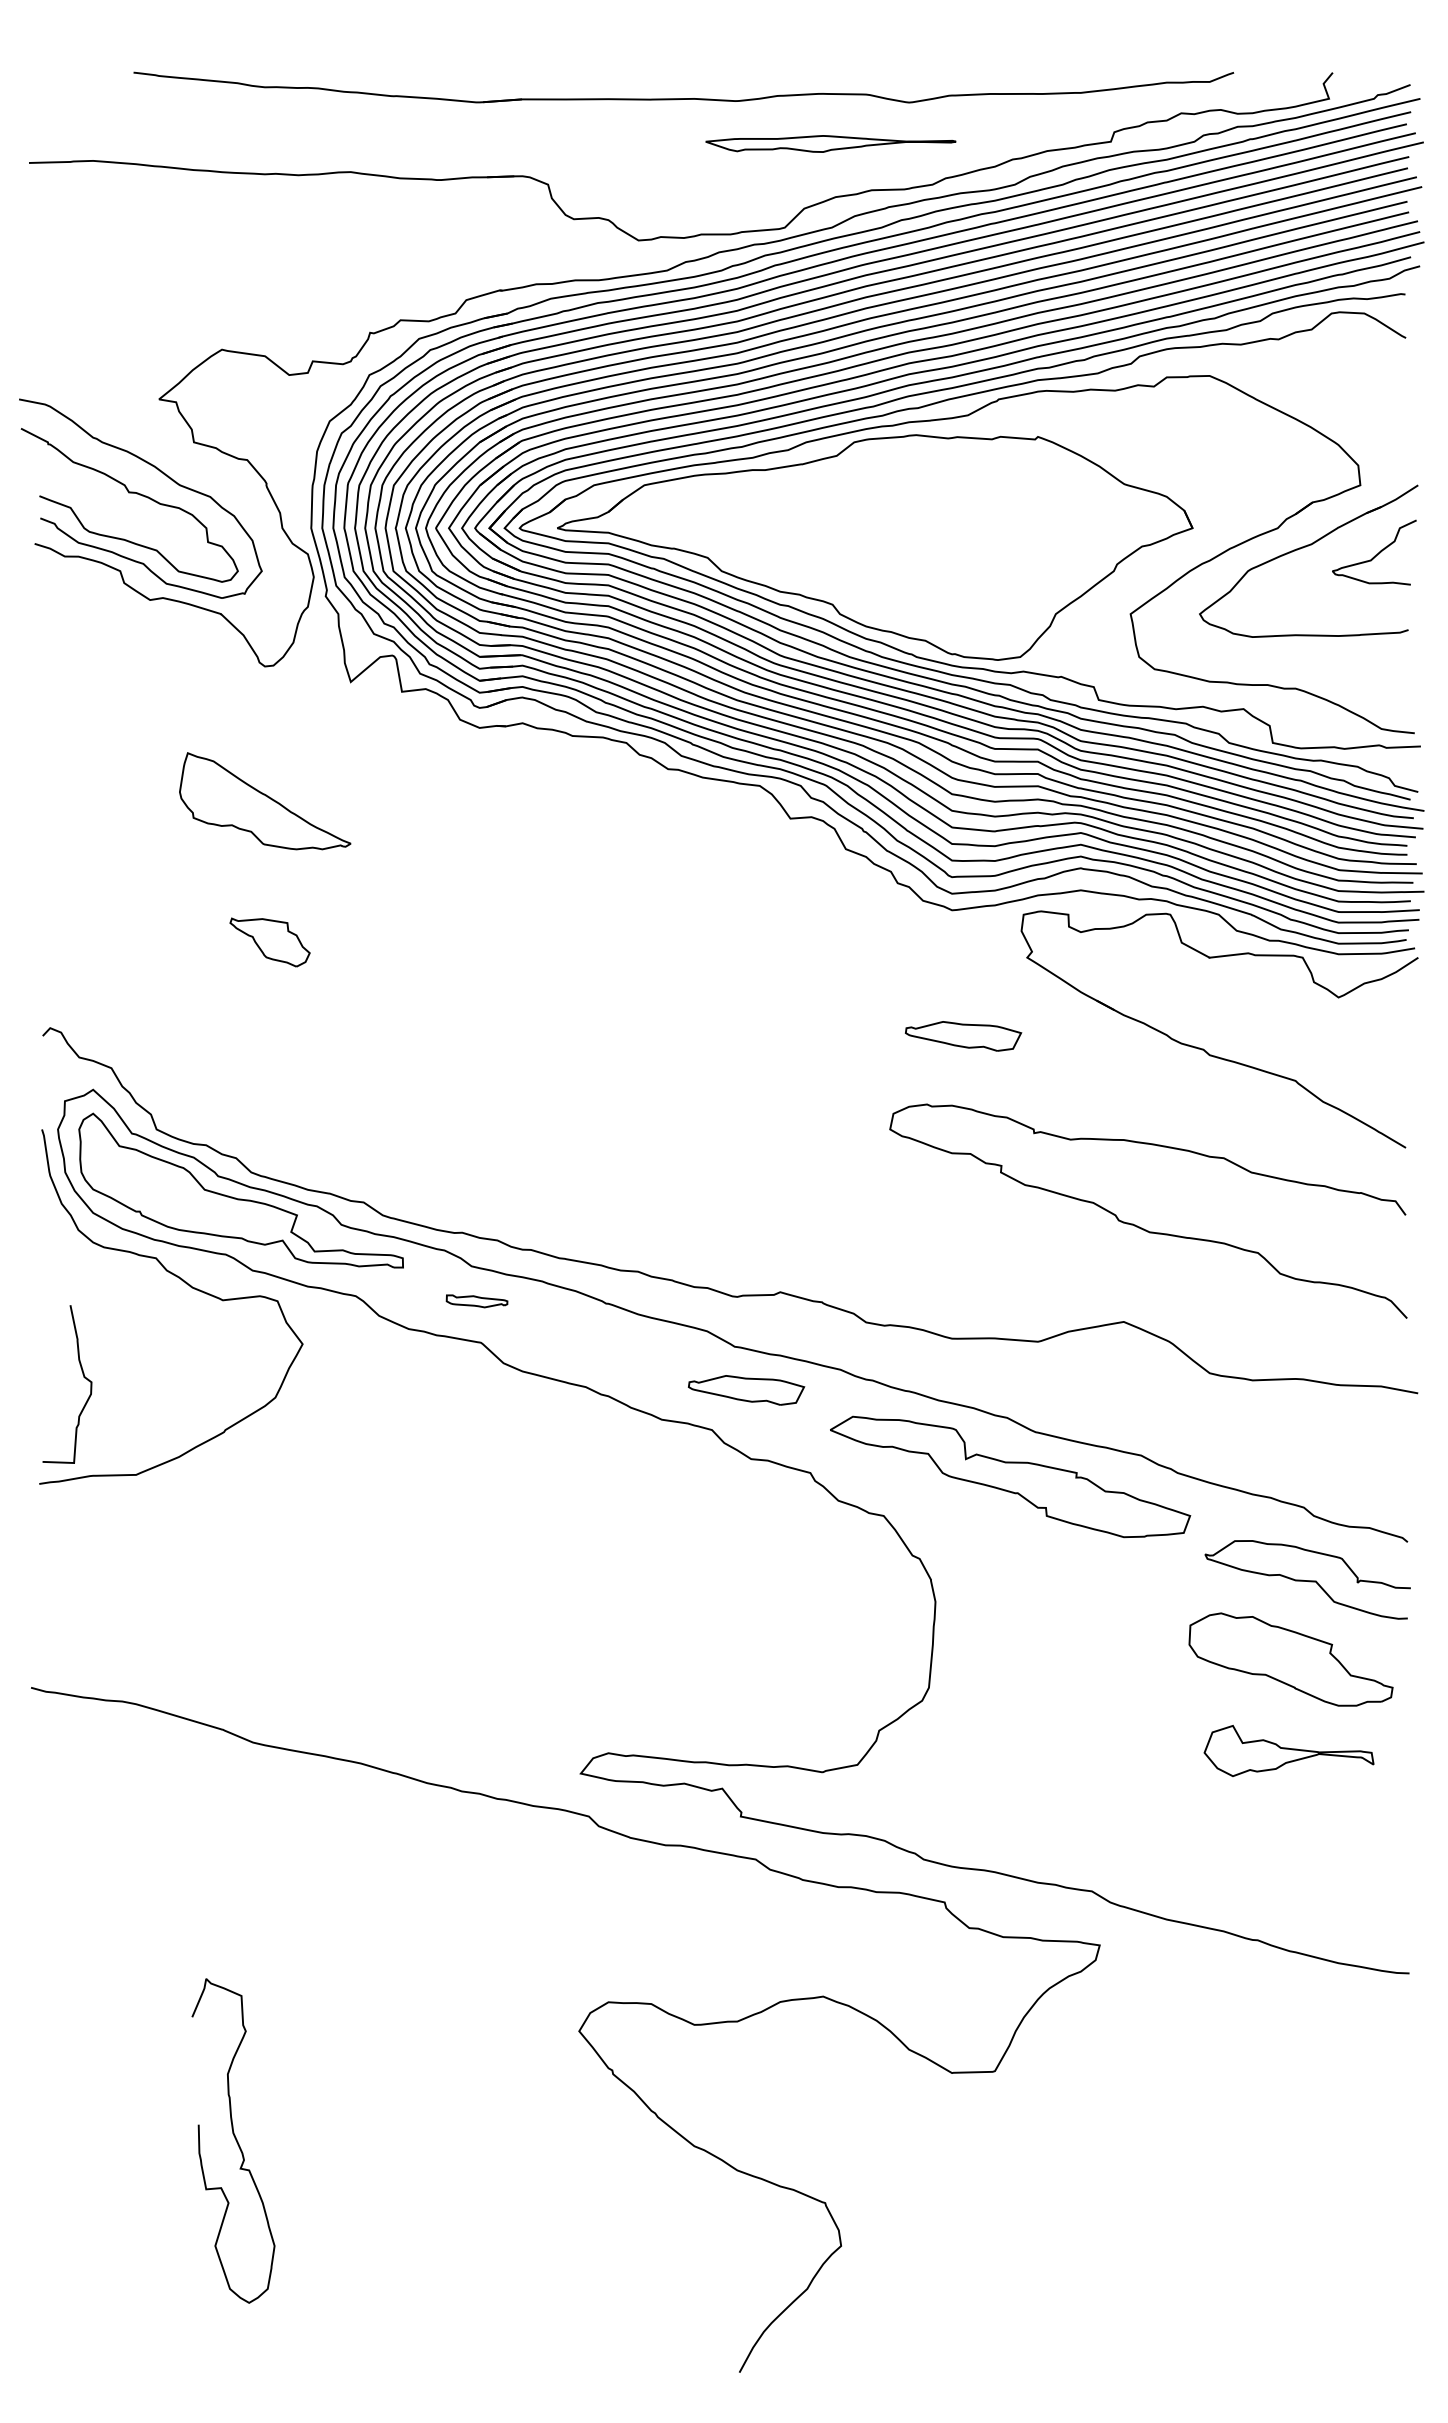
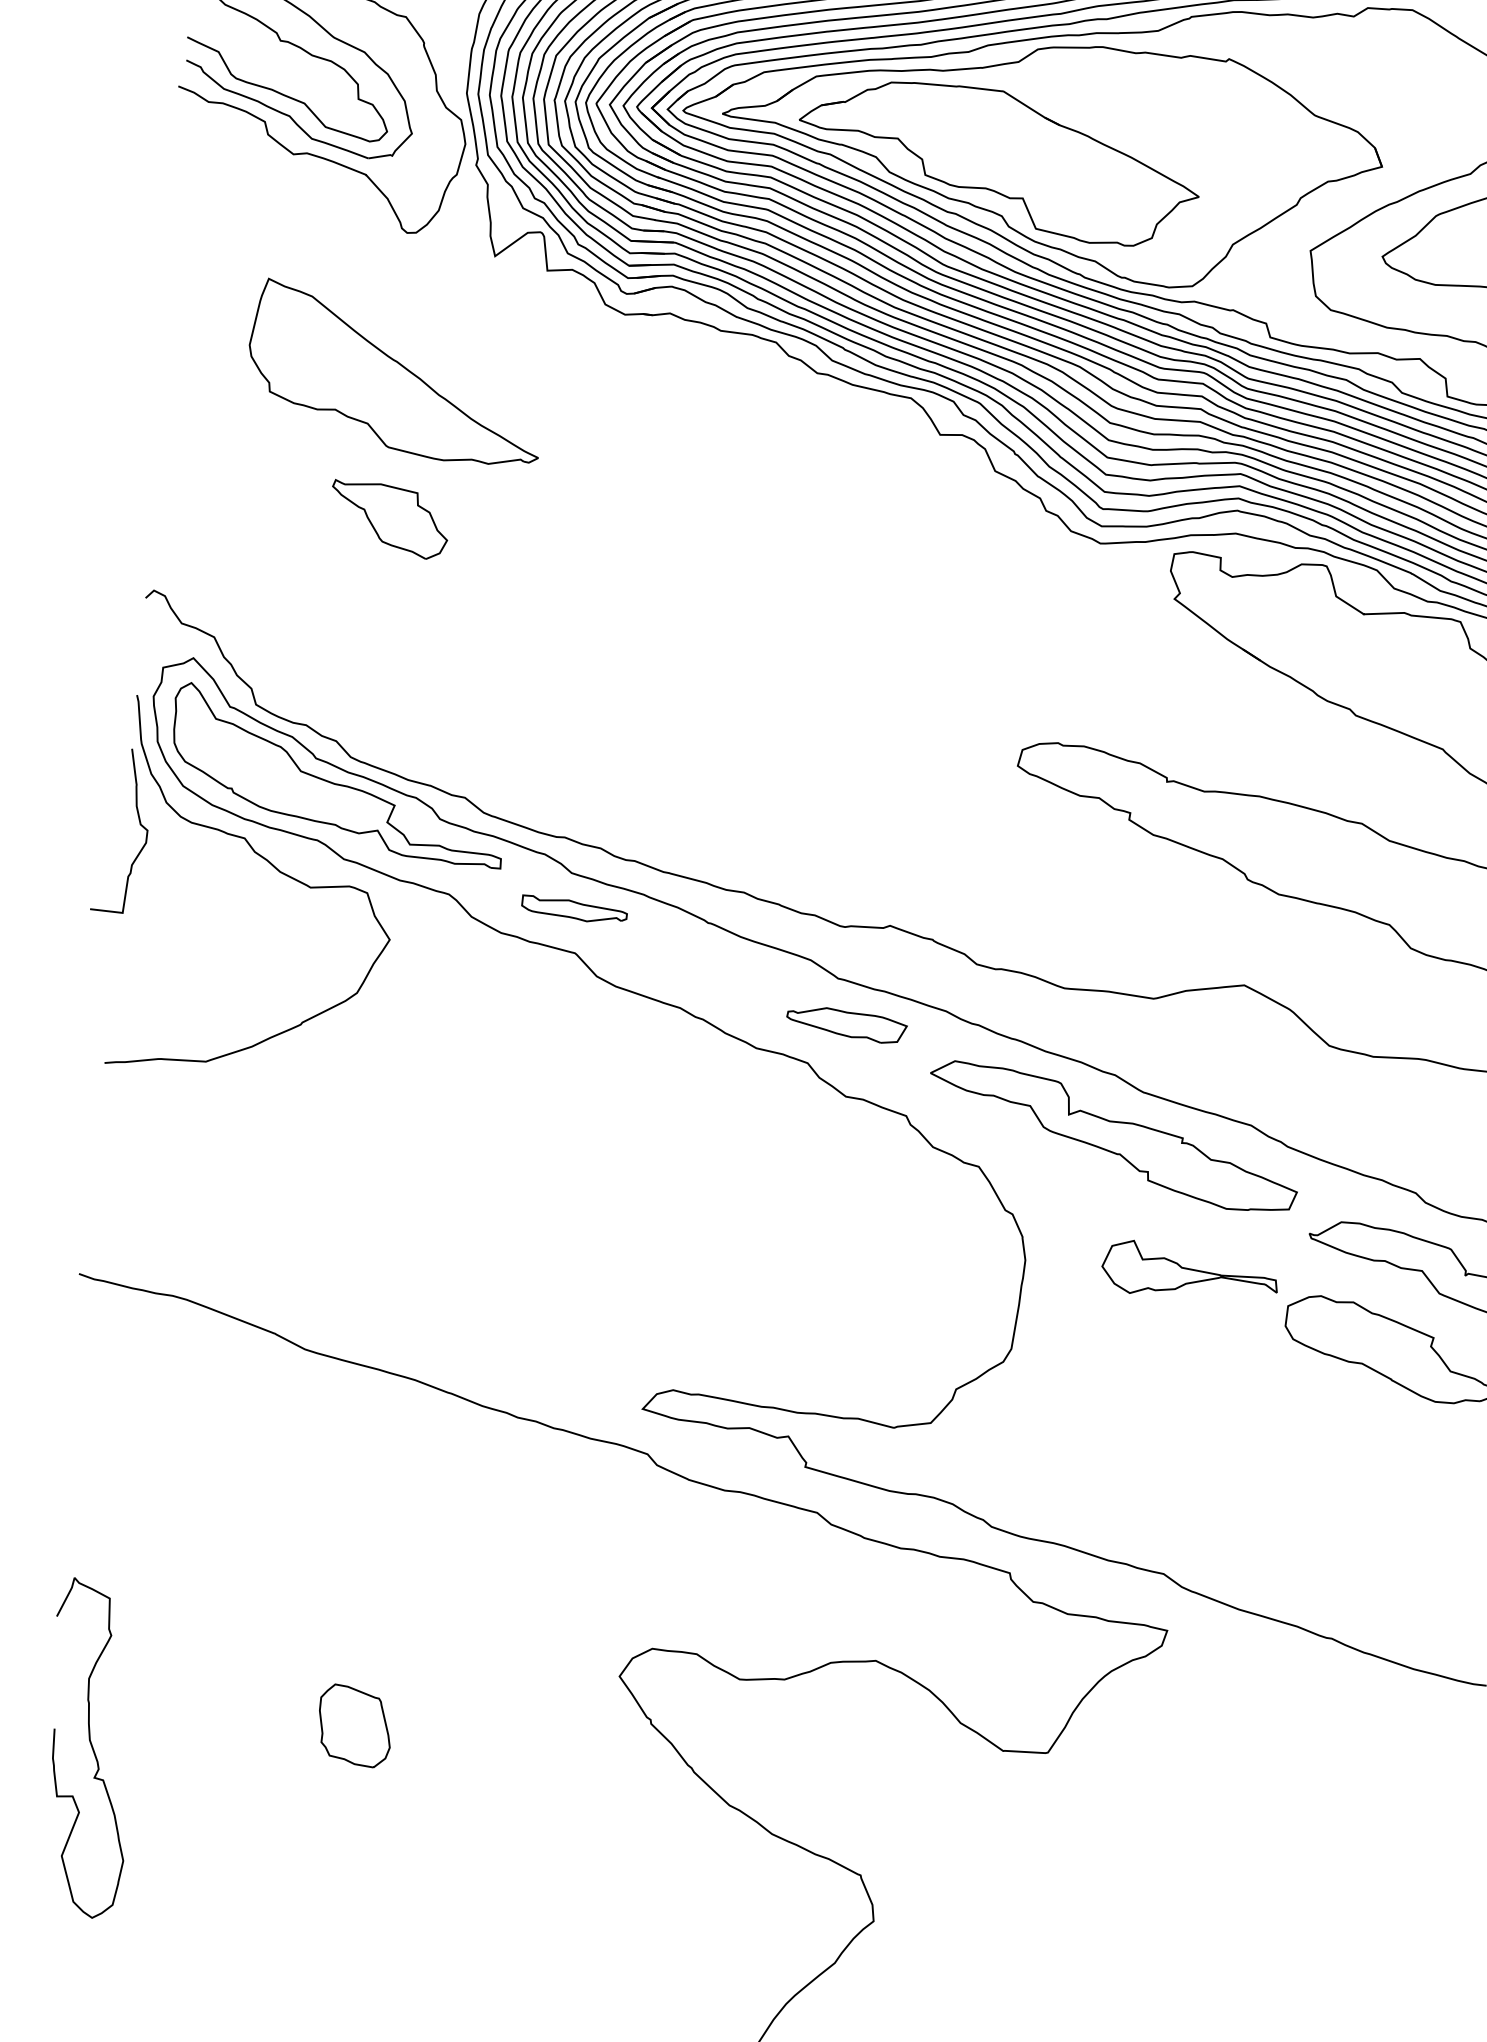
part: (825, 553) -> (998, 162), added
part: (265, 801) -> (396, 373), size x1.67
part: (269, 942) -> (388, 519), size x1.43
part: (963, 1036) -> (1101, 675), removed
part: (476, 1301) -> (573, 910), size x1.67
curve: (83, 1377) -> (139, 824), moved
part: (1288, 1750) -> (1189, 1271), moved
part: (329, 2099) -> (354, 1726), added
curve: (235, 2140) -> (91, 1748), moved

